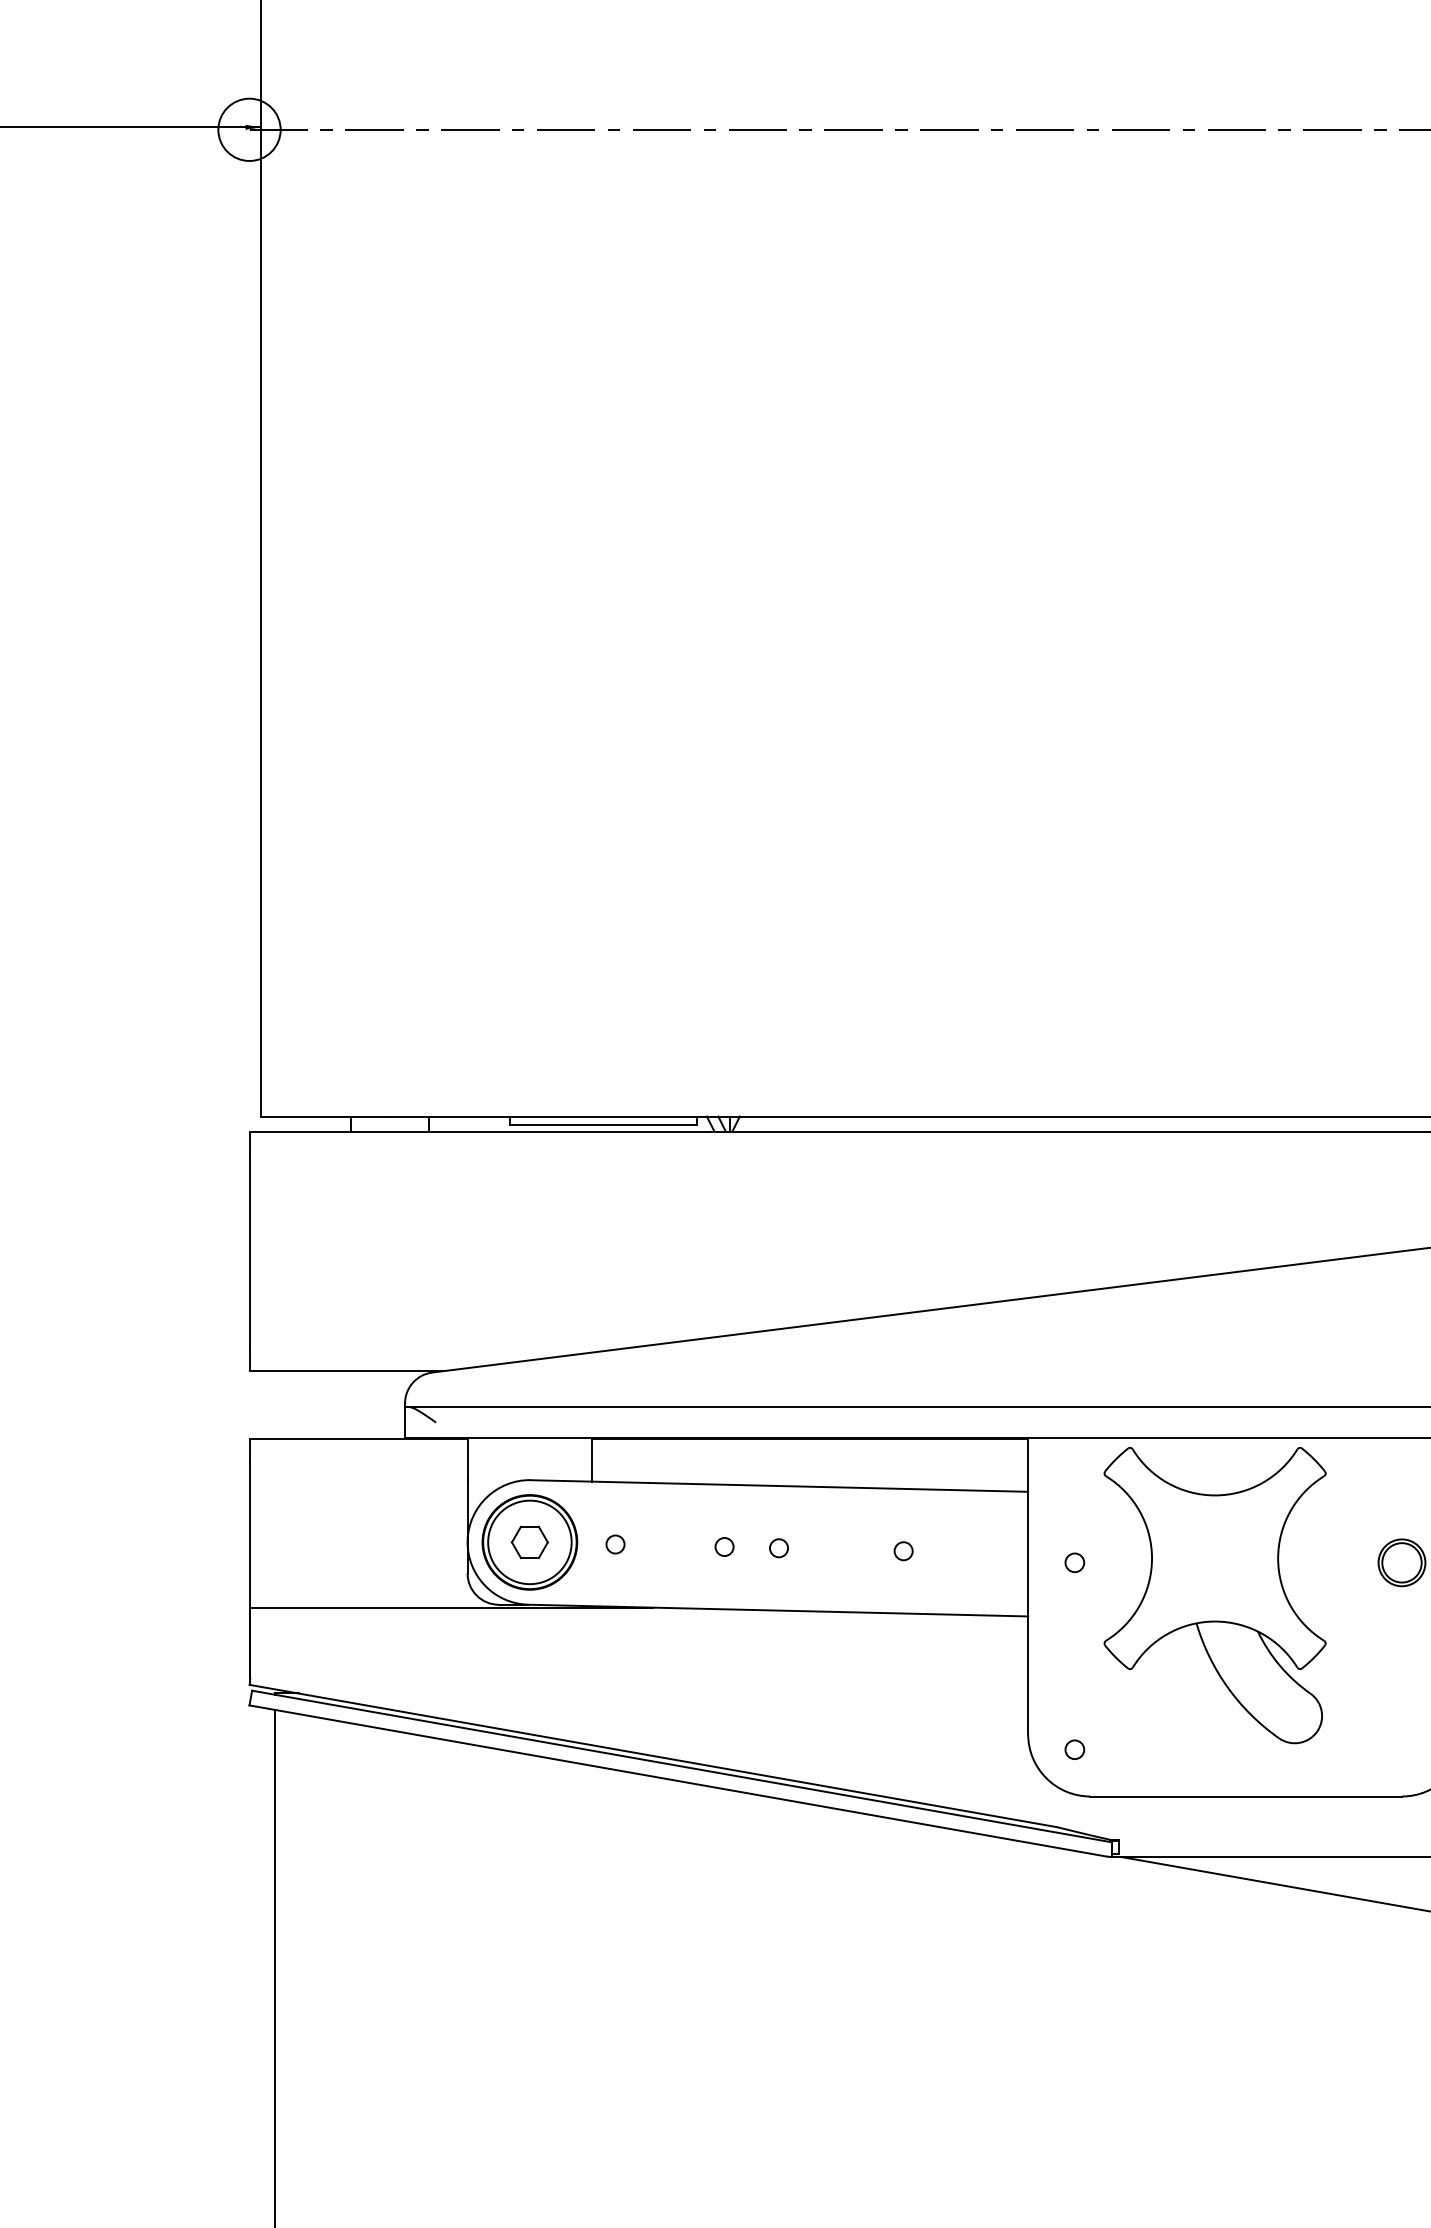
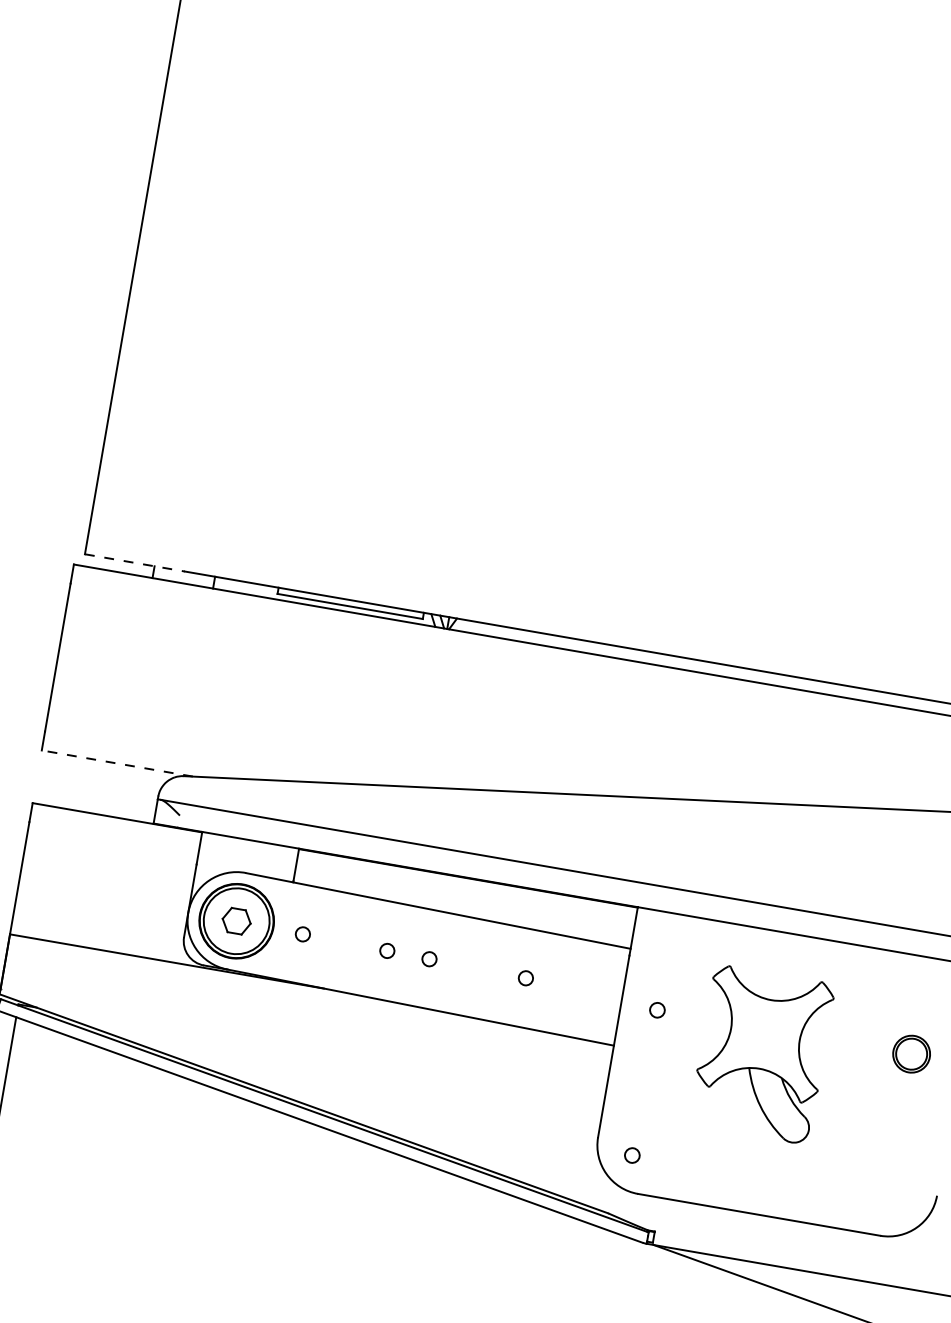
line: (325, 1116) -> (135, 562), solid -> dashed
line: (346, 1371) -> (117, 763), solid -> dashed
part: (1214, 1595) -> (761, 1054), size x0.7

